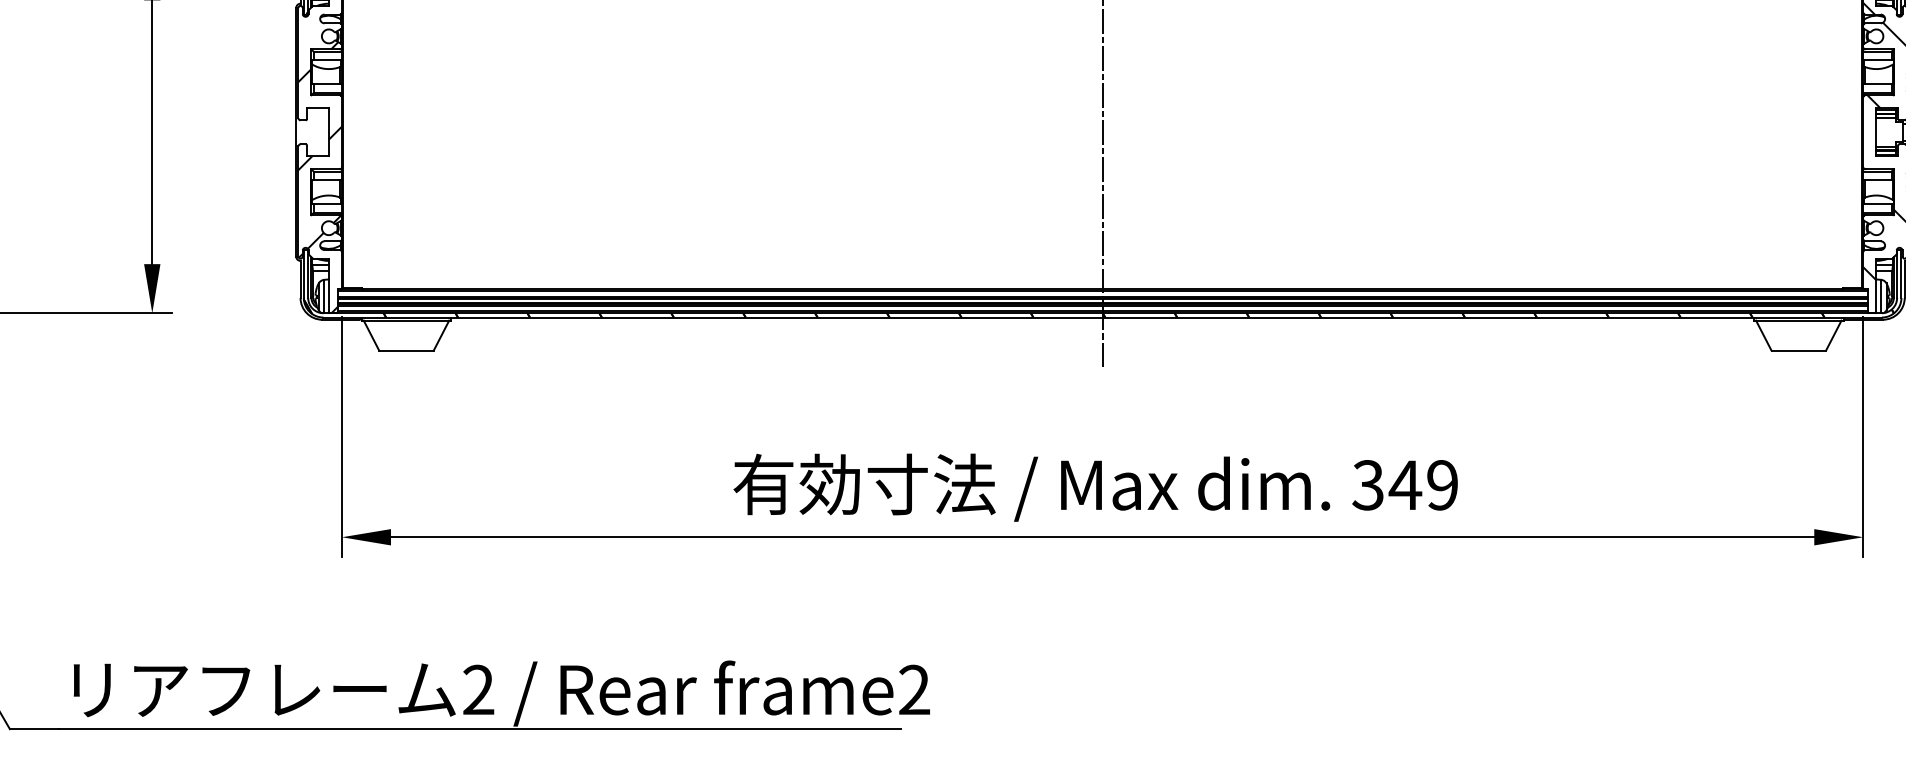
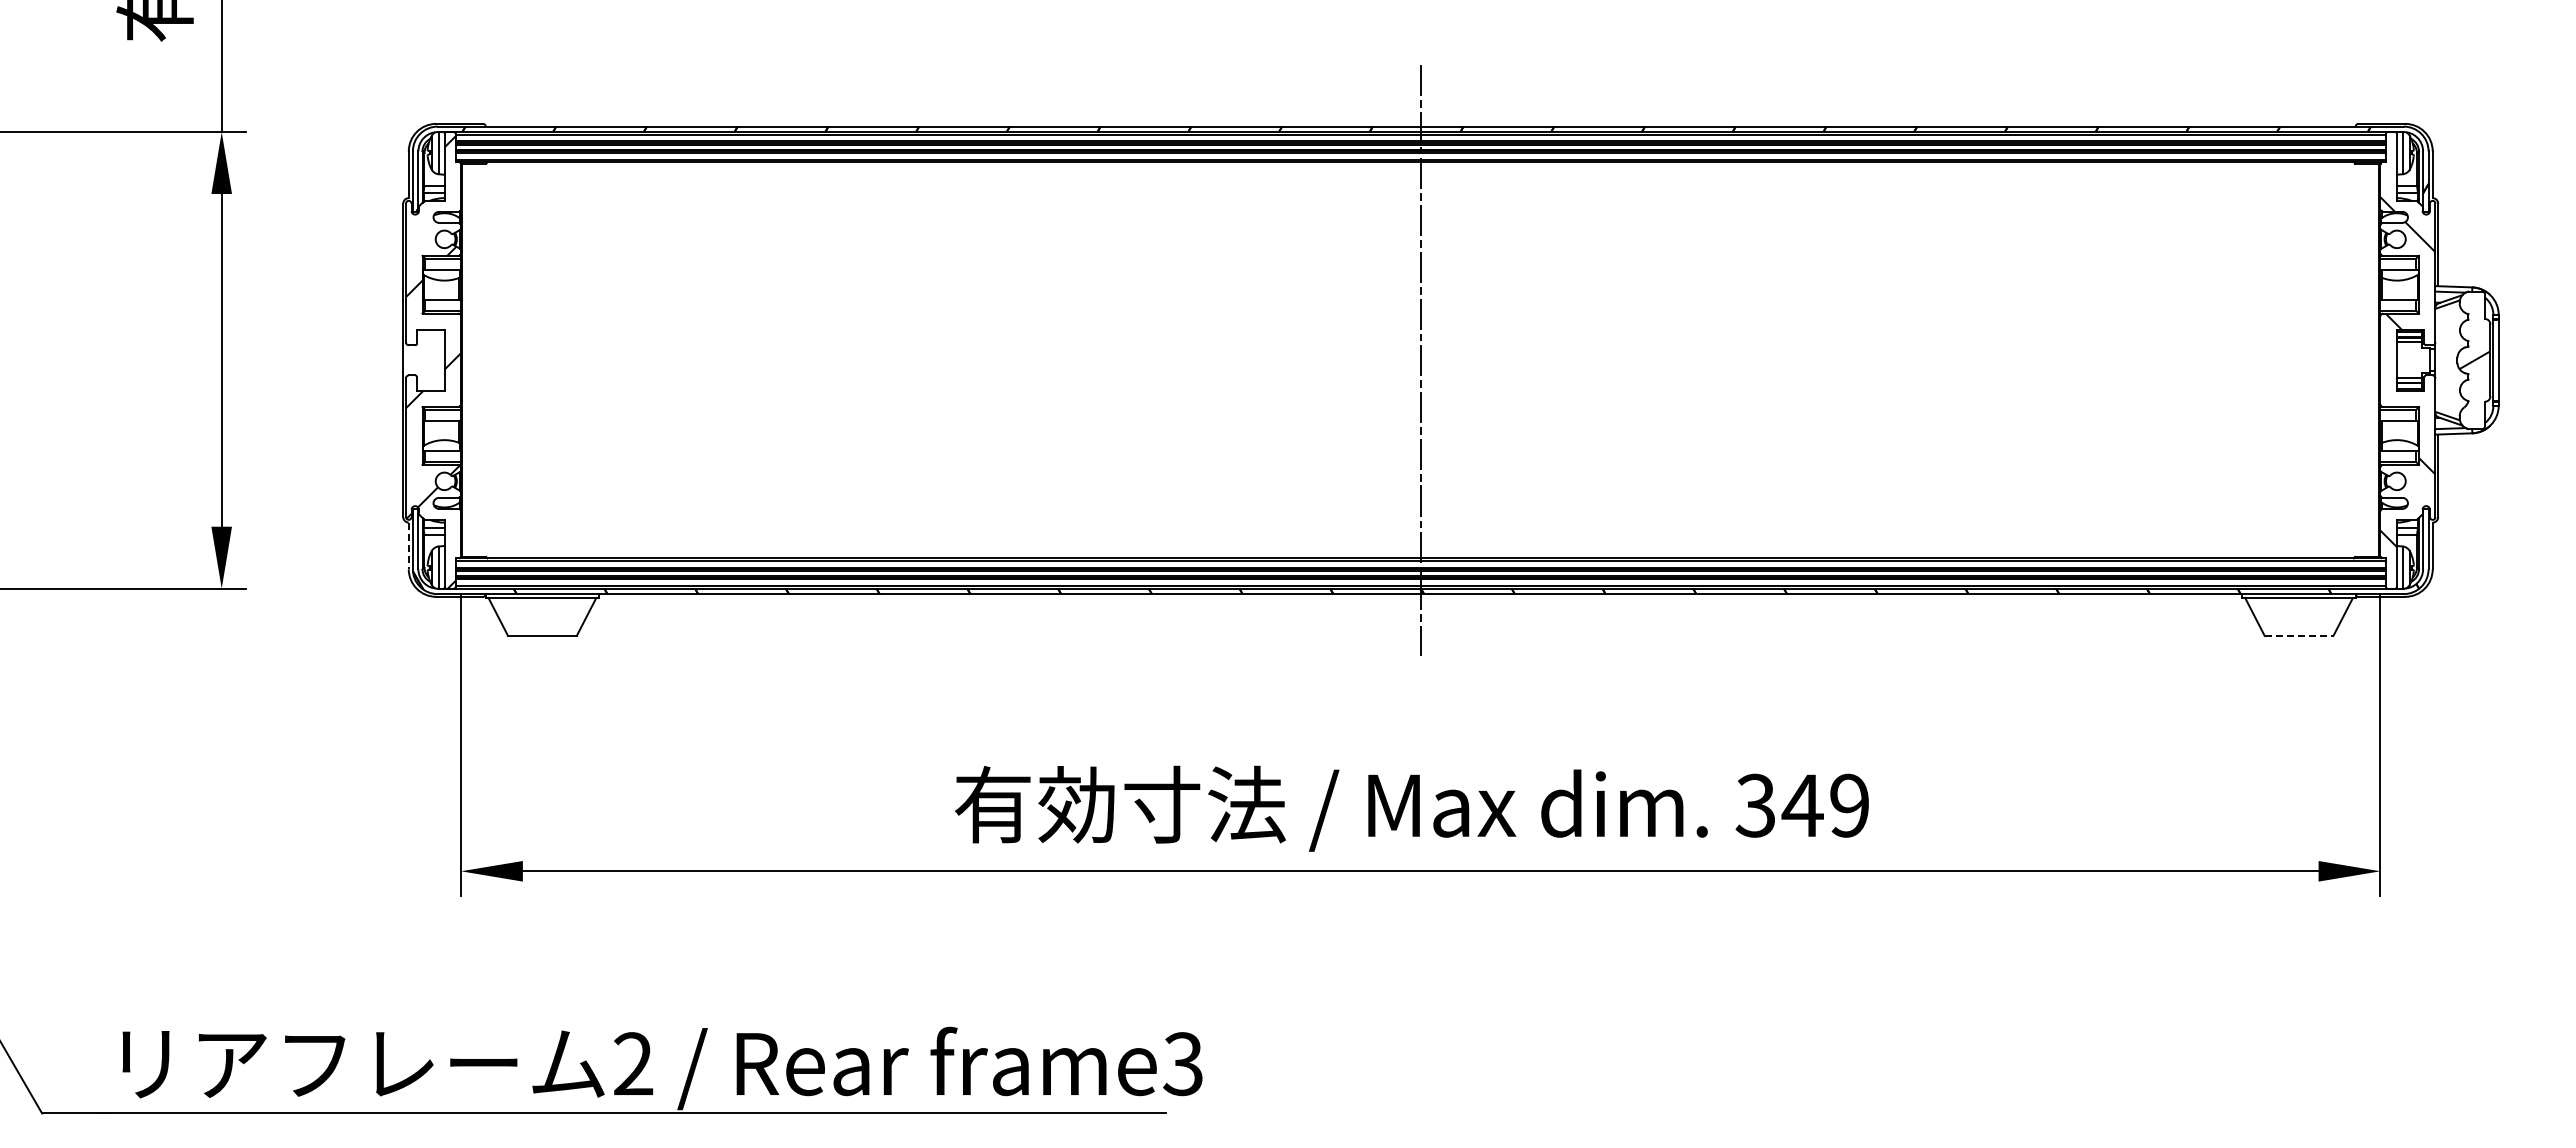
line: (300, 279) -> (408, 546), solid -> dashed
line: (1799, 350) -> (2299, 635), solid -> dashed
text: (913, 690) -> (1182, 1064), frame2 -> frame3

